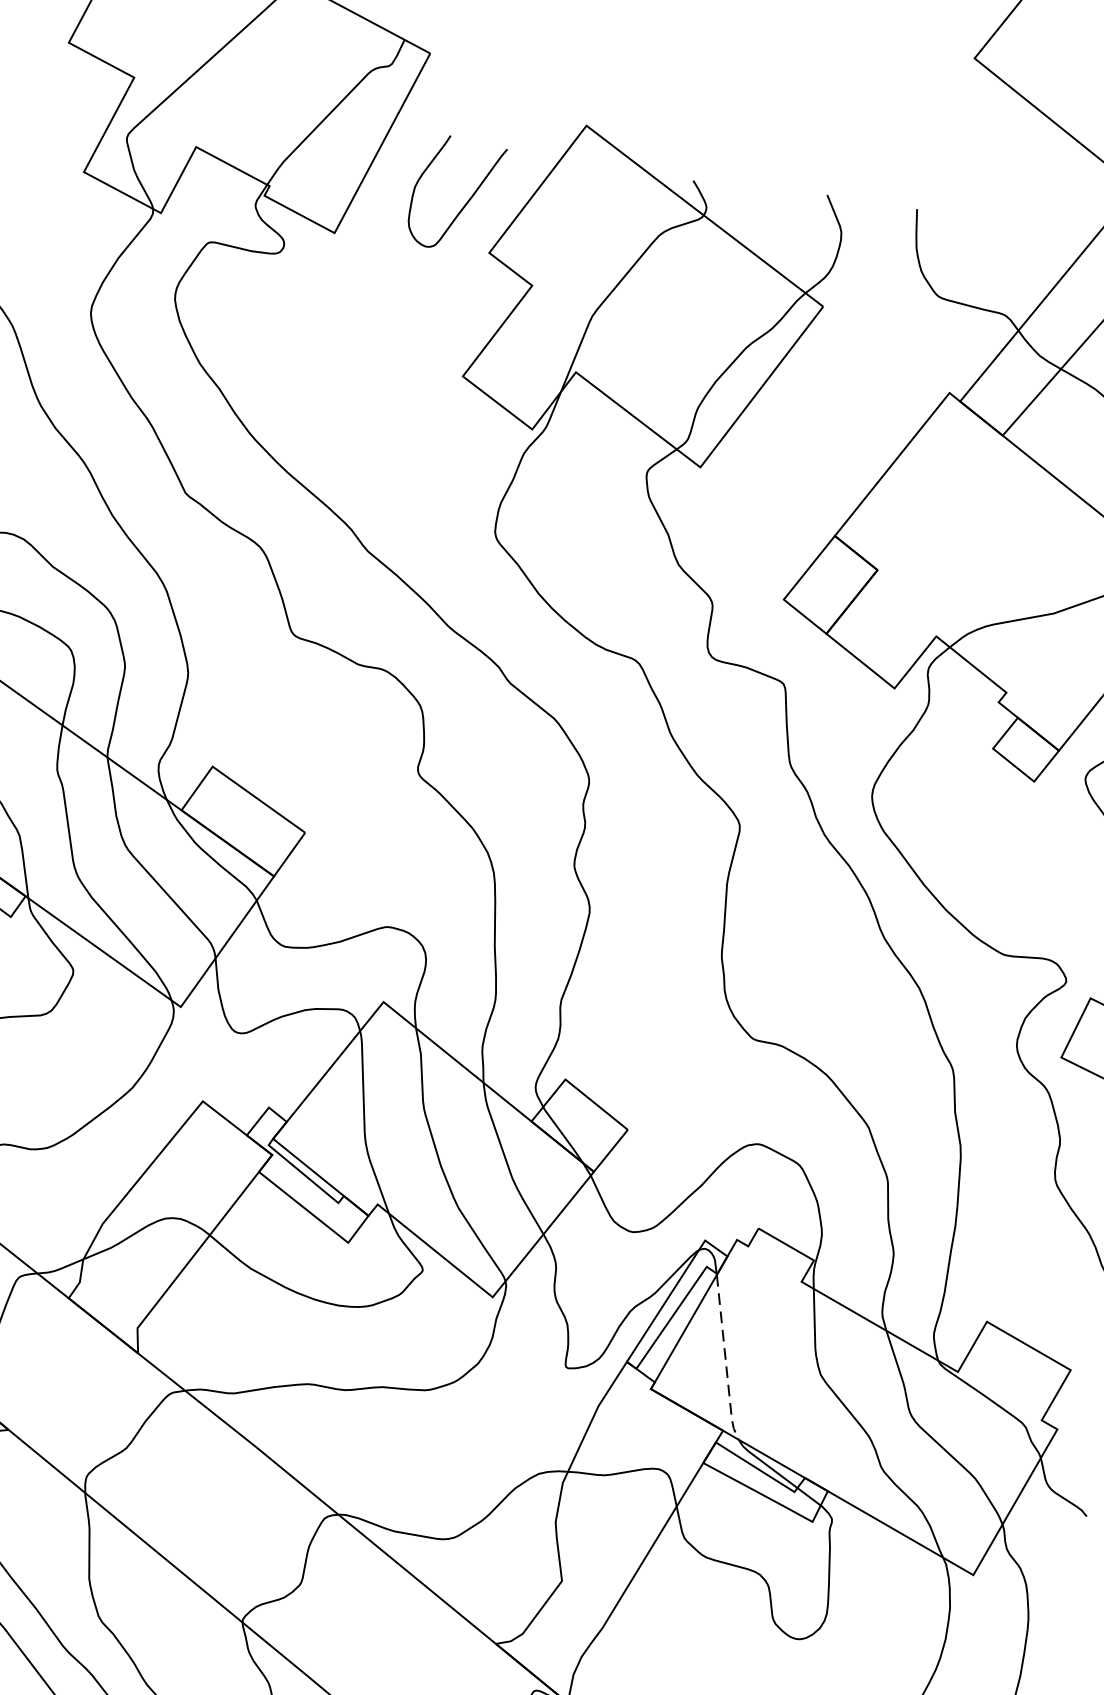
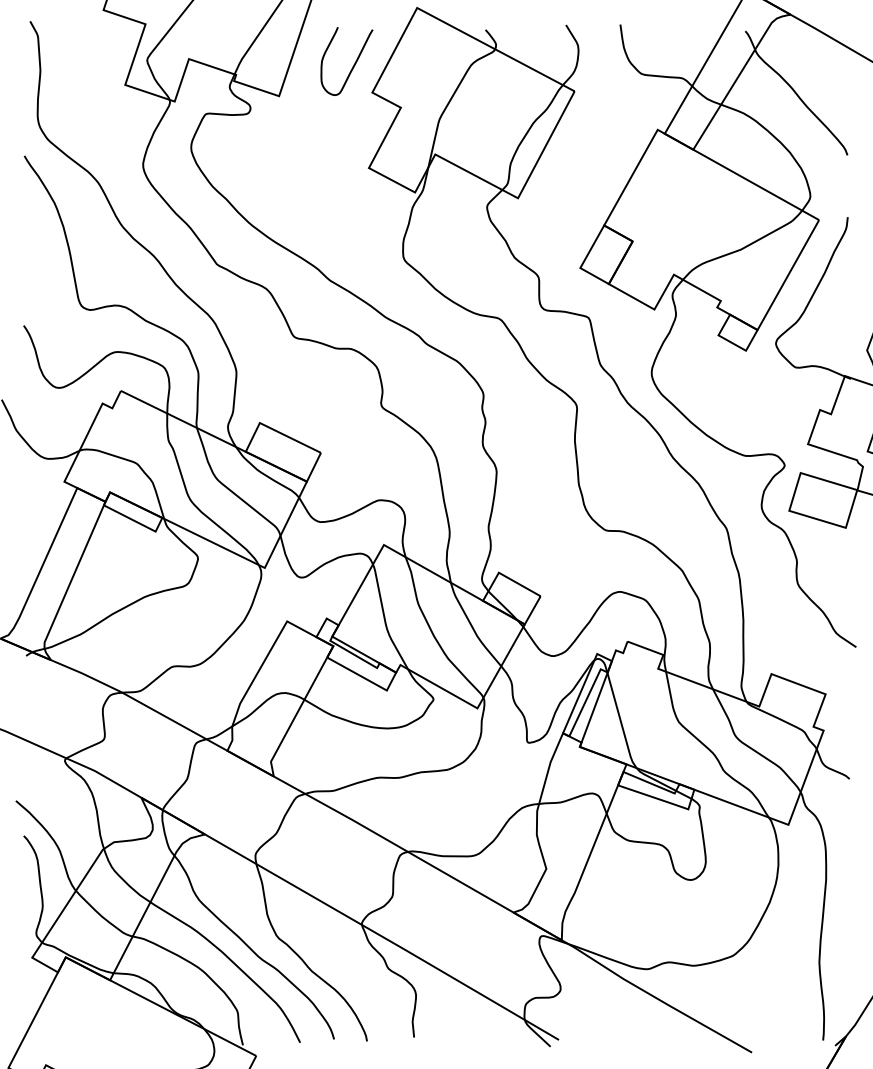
line: (726, 1360) -> (621, 722), dashed -> solid

